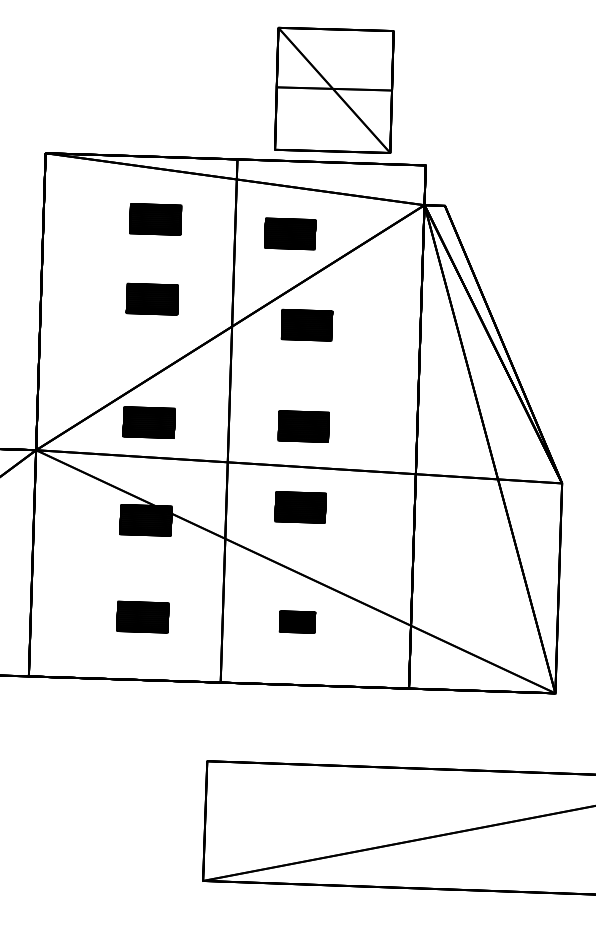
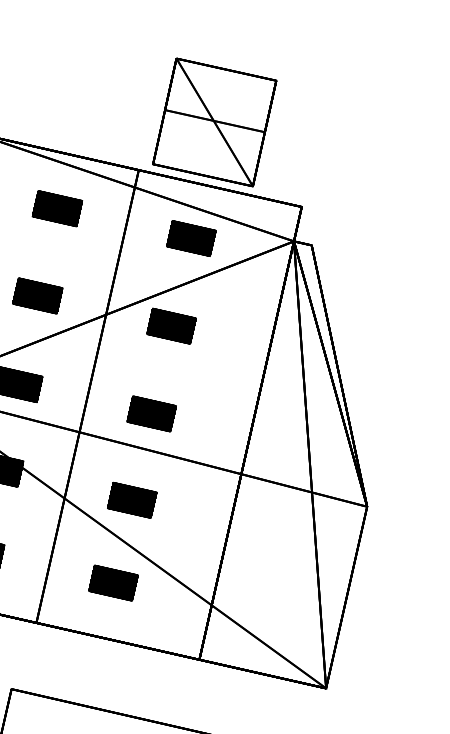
part: (334, 89) -> (214, 121), moved
part: (290, 233) -> (191, 238), moved
part: (151, 298) -> (37, 295), moved
part: (300, 507) -> (132, 500), moved
part: (297, 621) -> (113, 582), size x1.43

